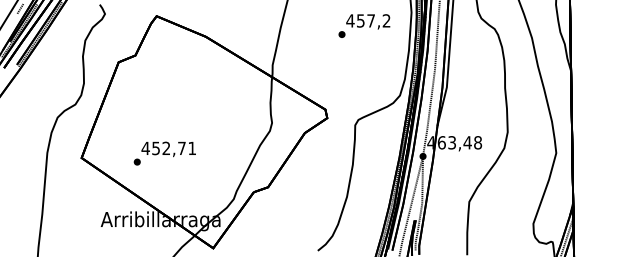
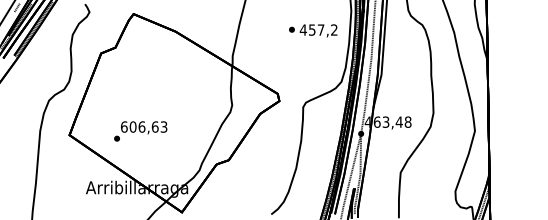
text: (368, 21) -> (318, 30), moved
text: (168, 148) -> (143, 127), 452,71 -> 606,63

